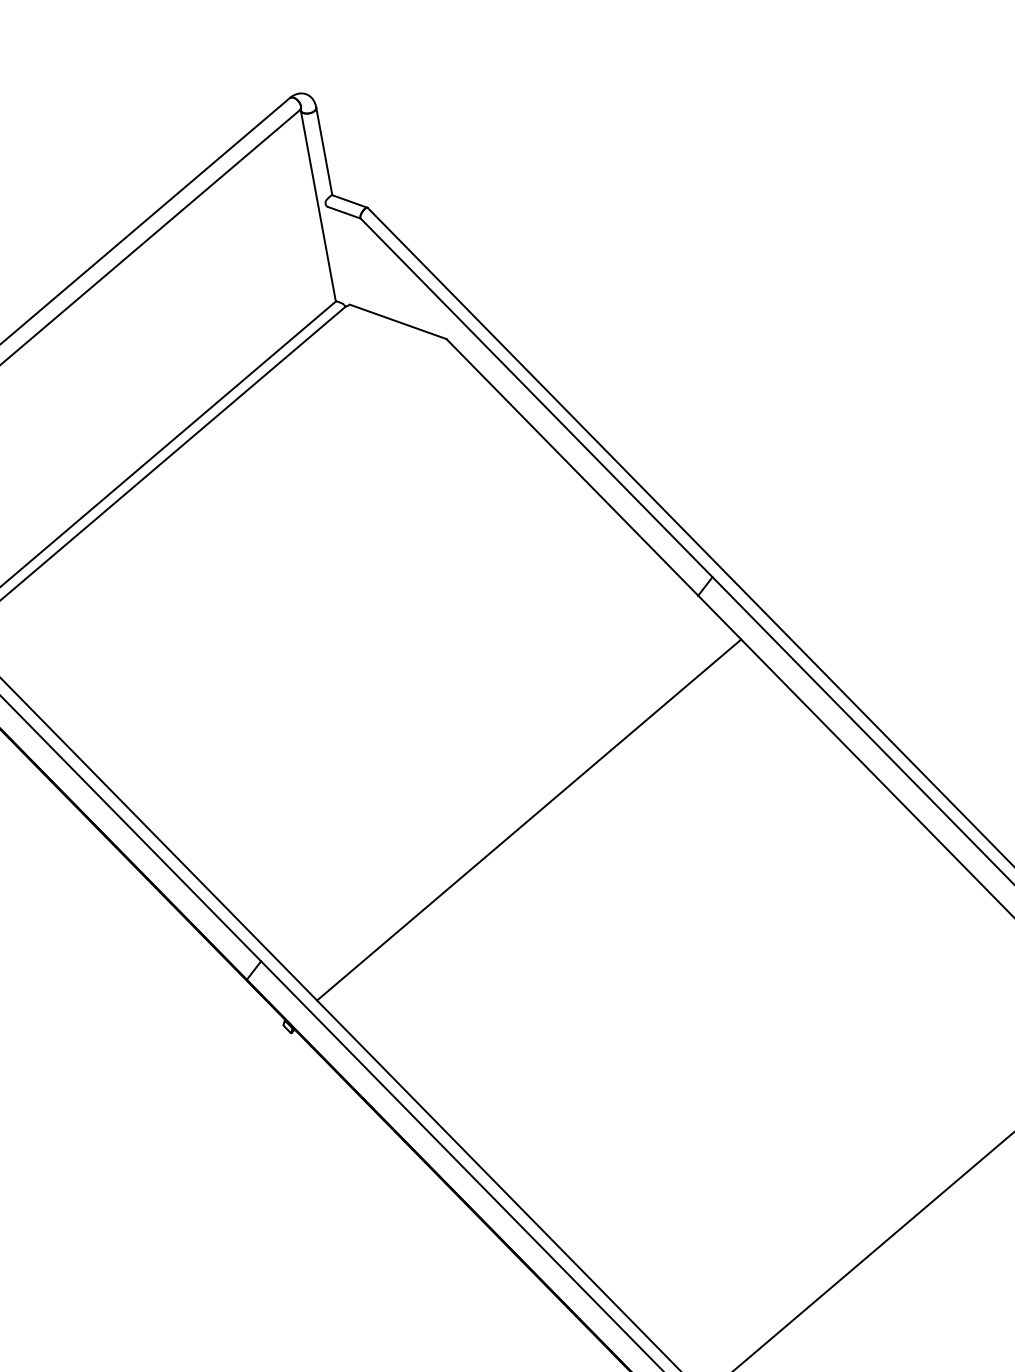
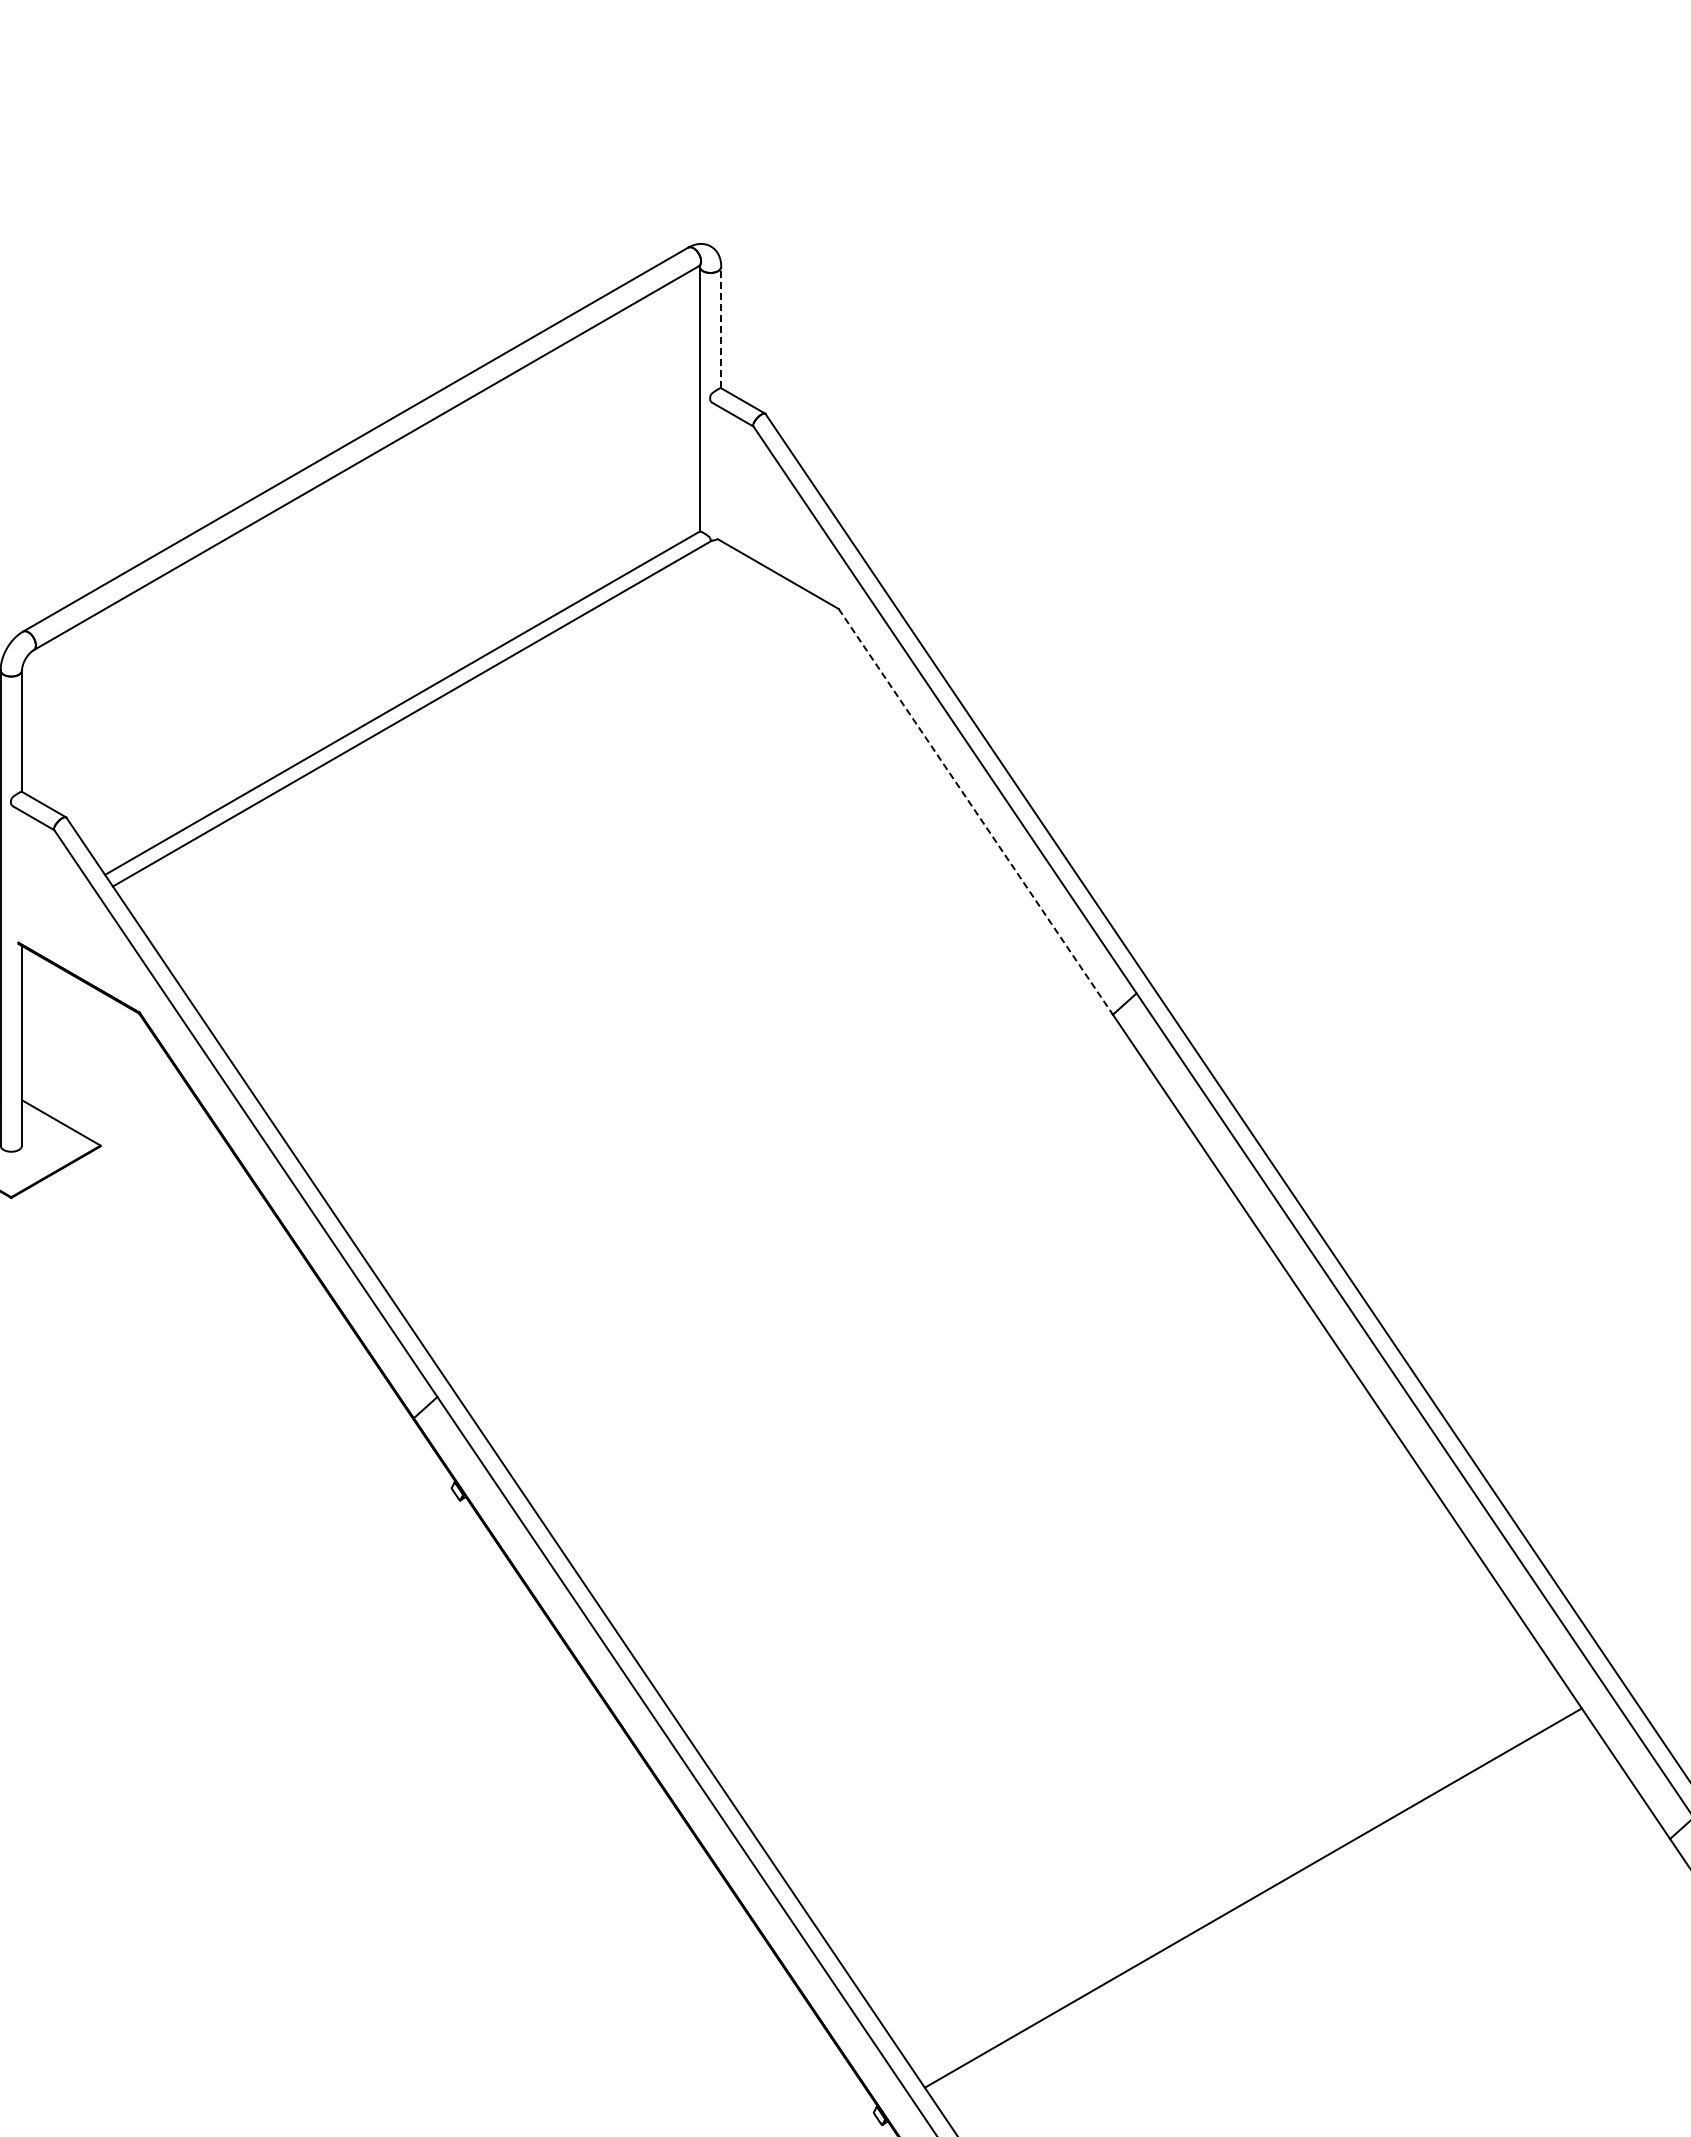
line: (324, 151) -> (721, 327), solid -> dashed
line: (572, 467) -> (975, 811), solid -> dashed
line: (528, 820) -> (830, 1273), removed

